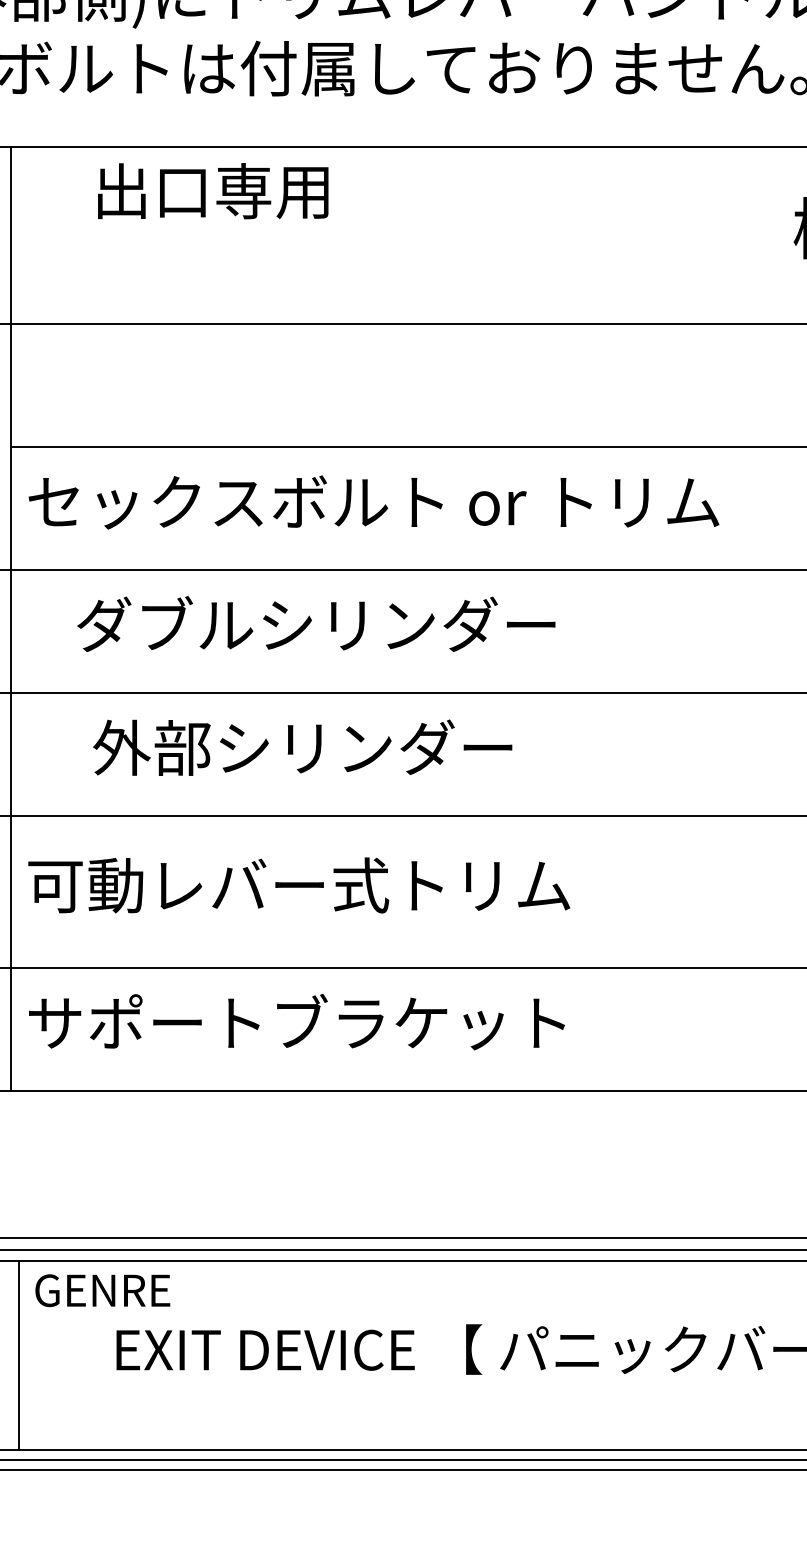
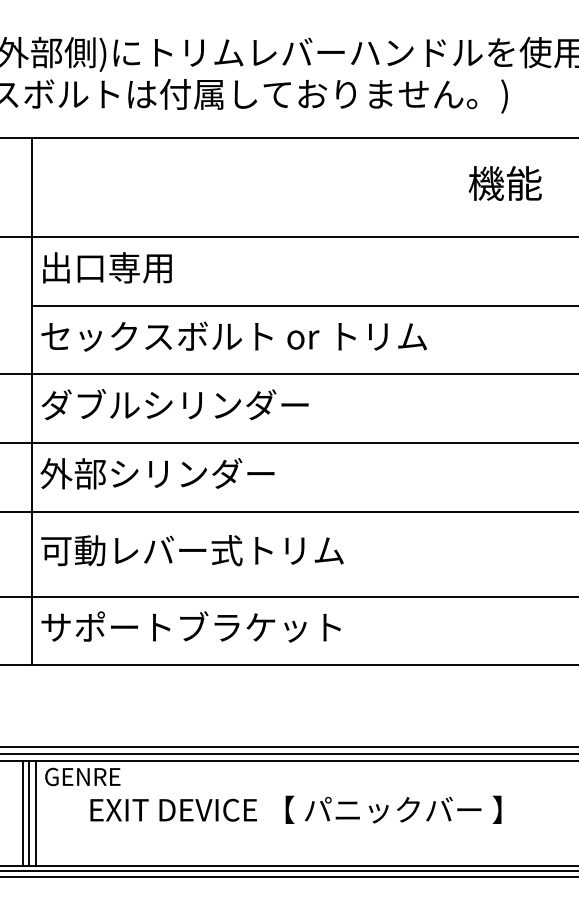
text: (213, 190) -> (107, 267), moved
text: (315, 623) -> (174, 404), moved
text: (302, 747) -> (157, 473), moved
line: (7, 1354) -> (29, 812), added

